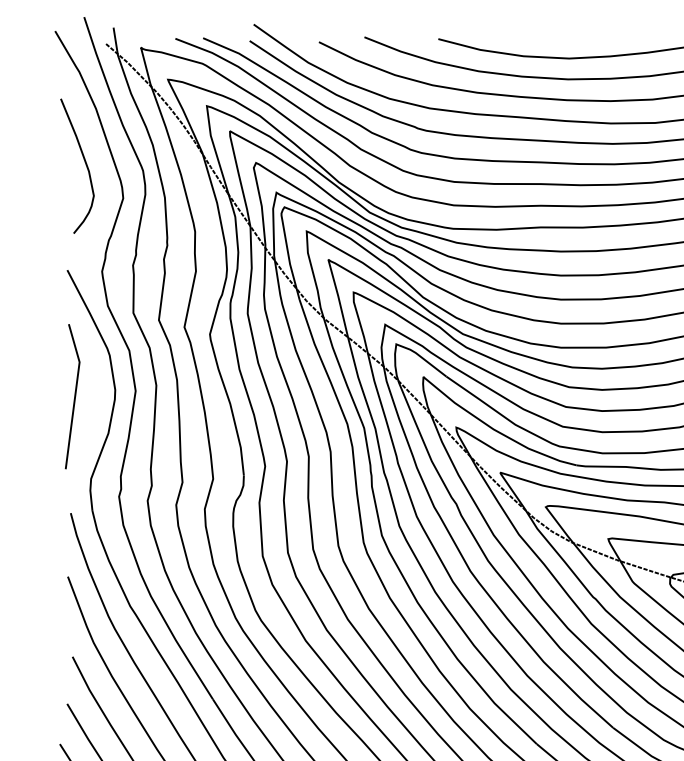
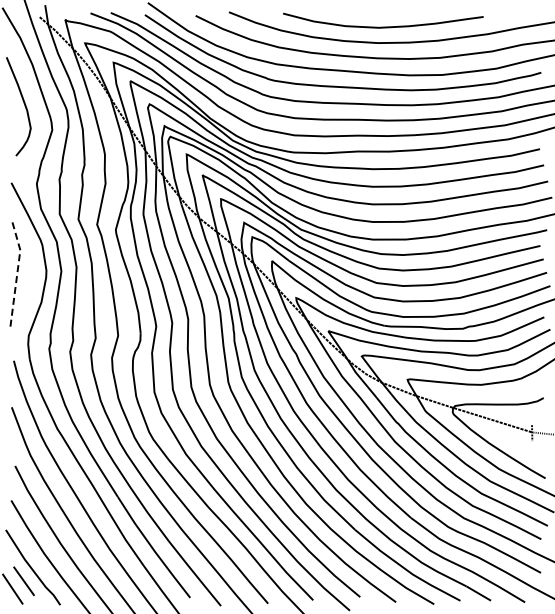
line: (75, 395) -> (17, 274), solid -> dashed

